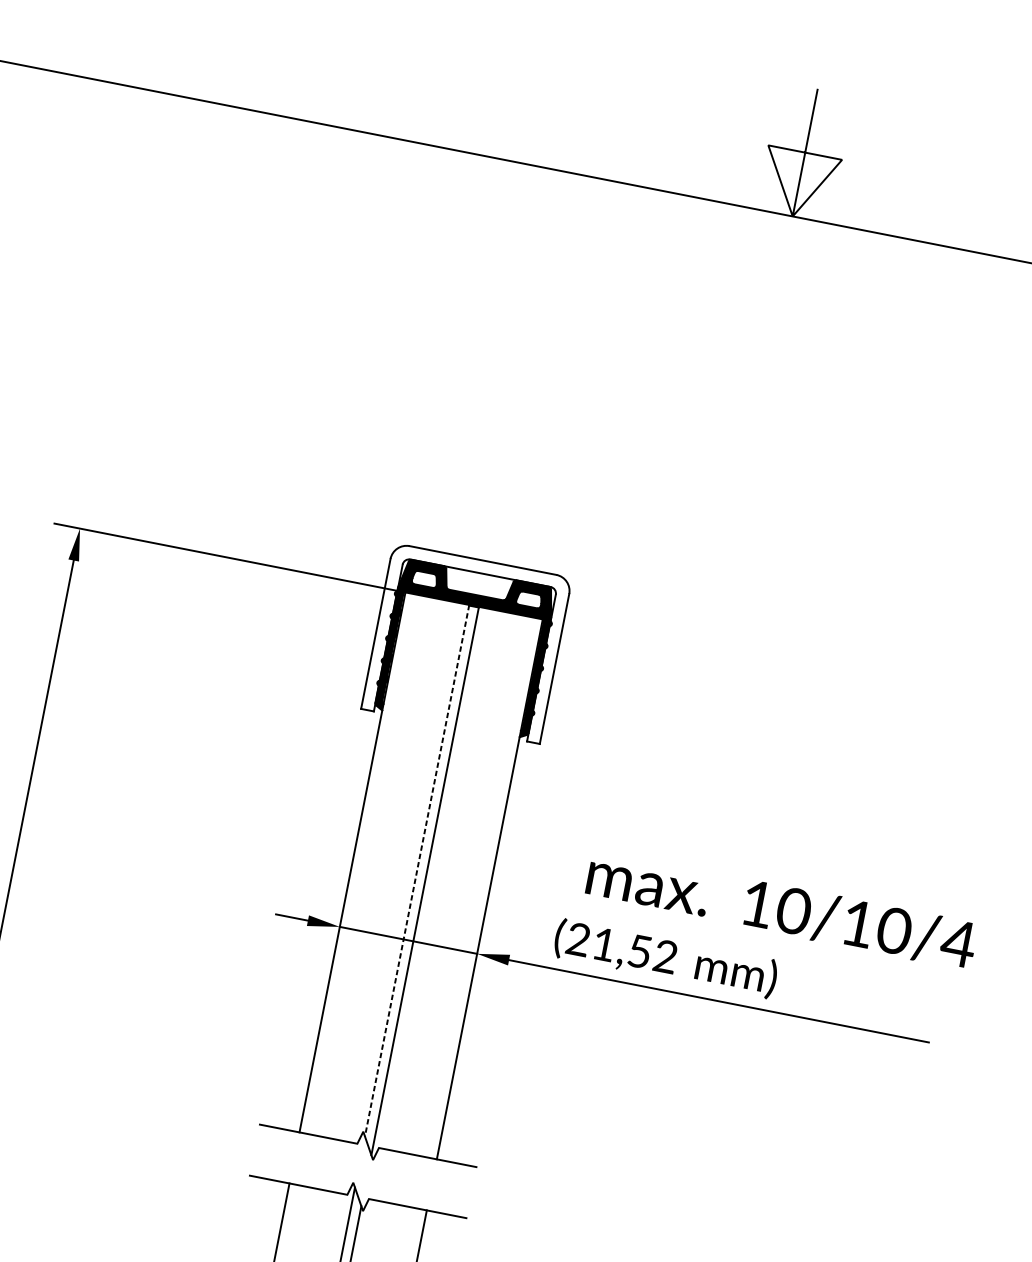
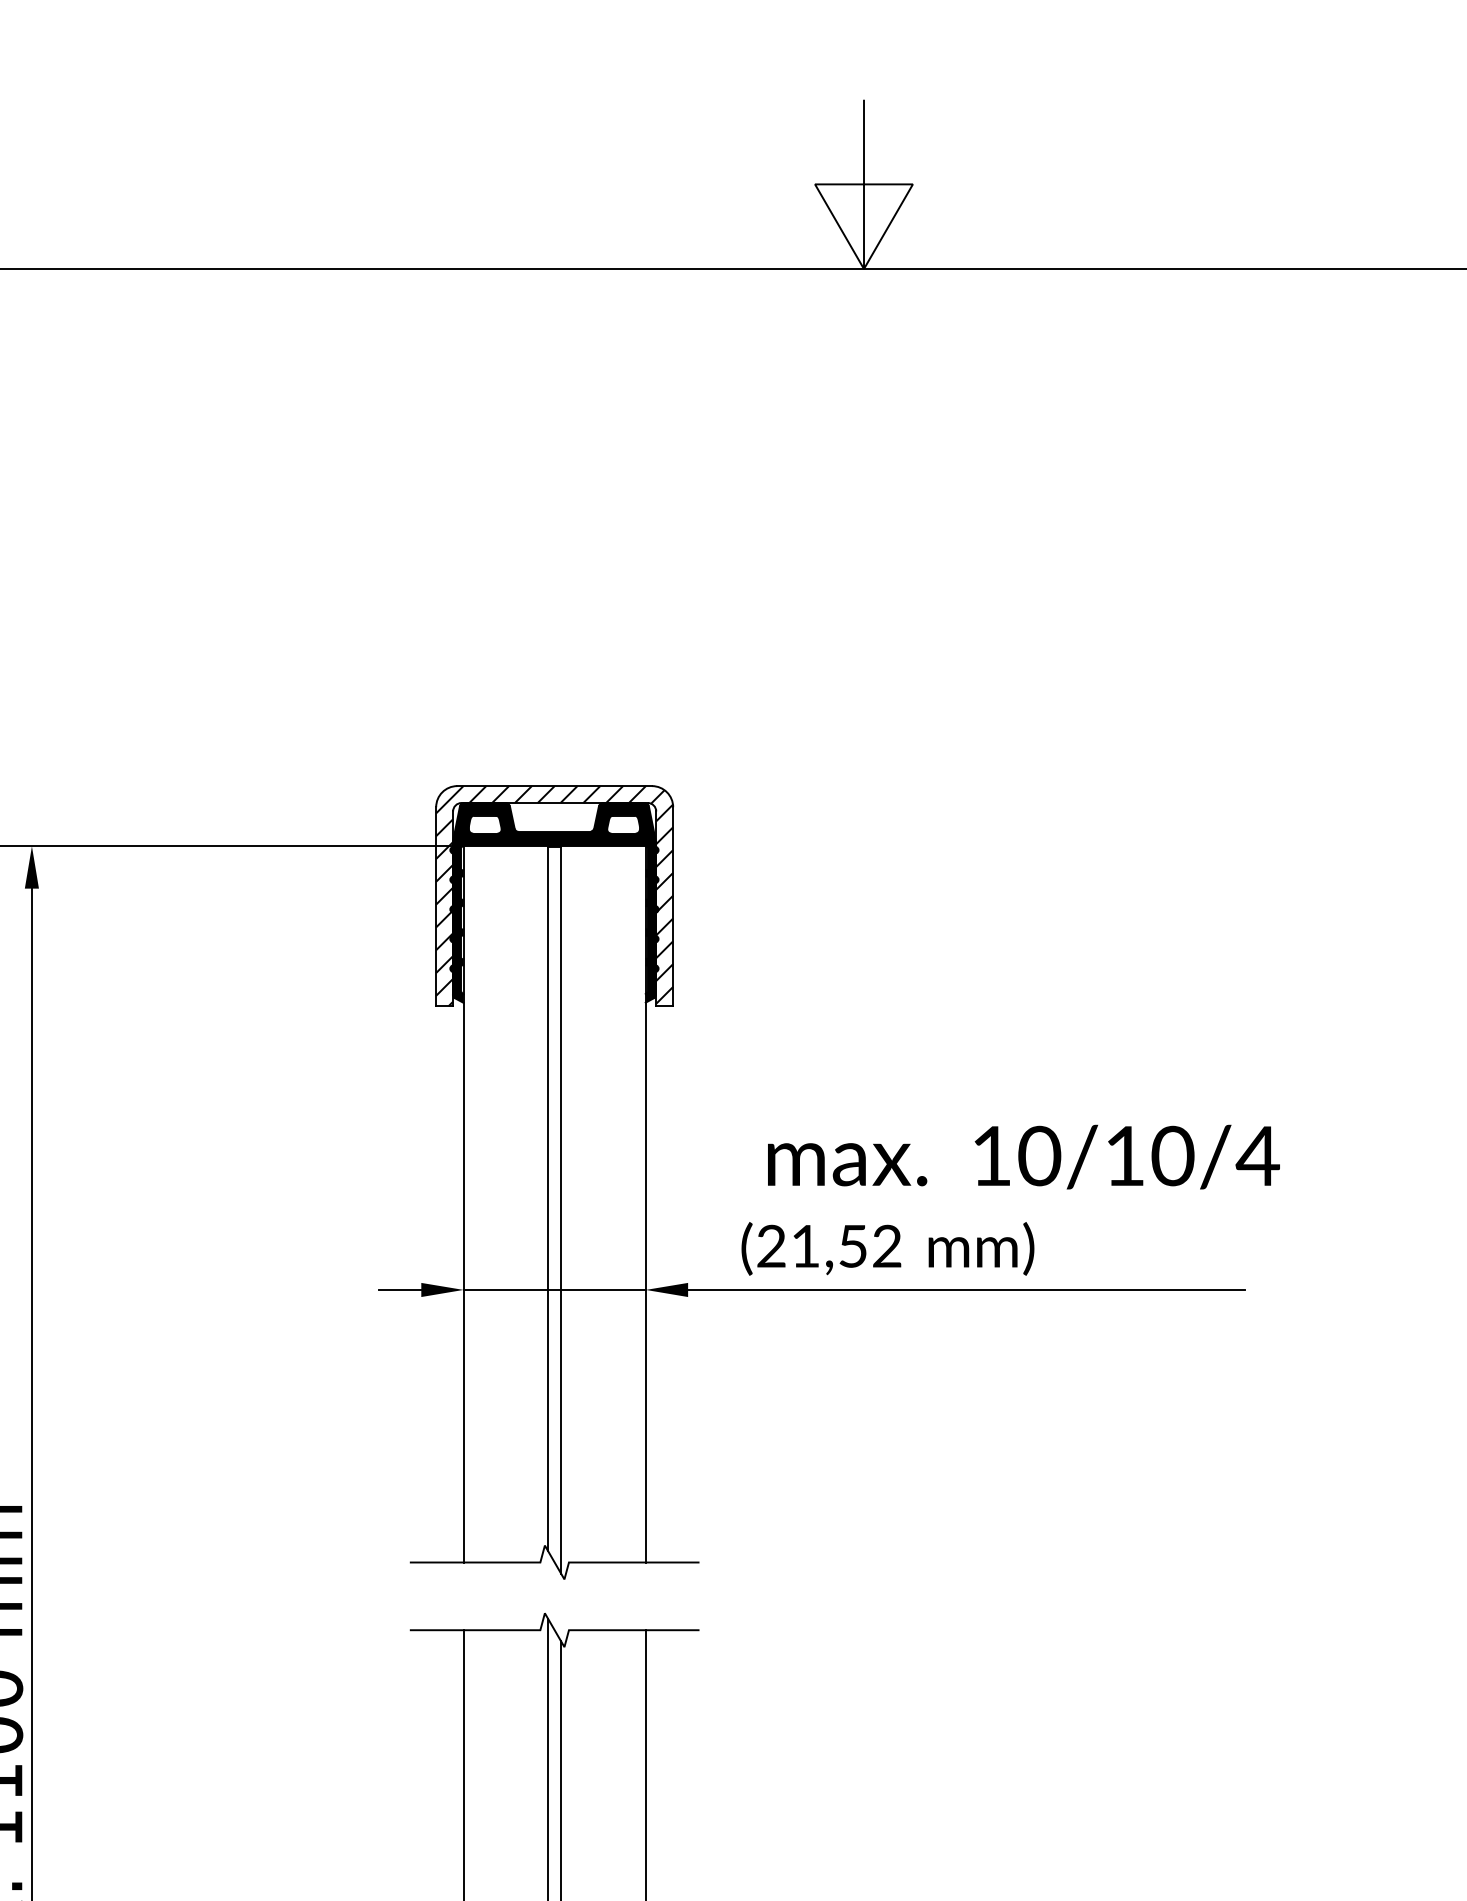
hatch: (466, 643) -> (554, 896), added
line: (417, 870) -> (548, 1198), dashed -> solid

